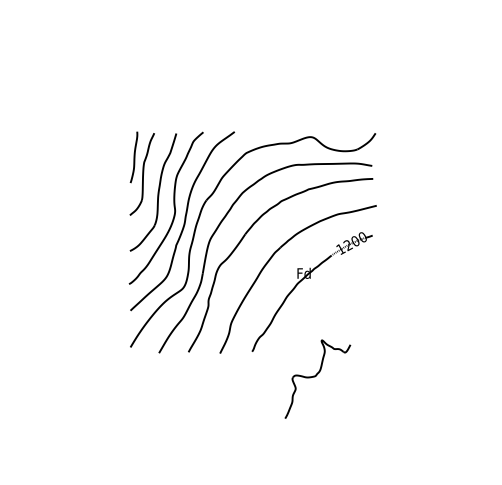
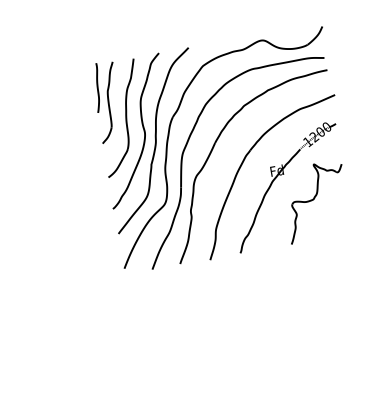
part: (317, 378) -> (315, 201), moved

